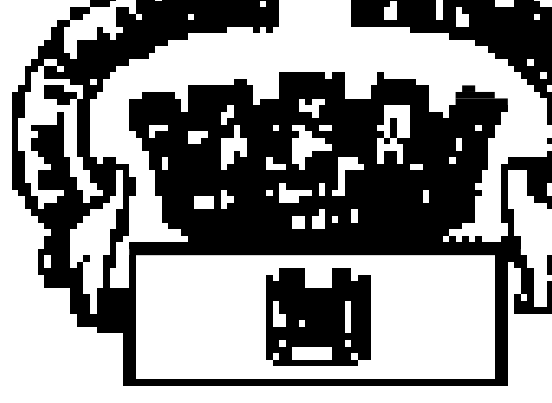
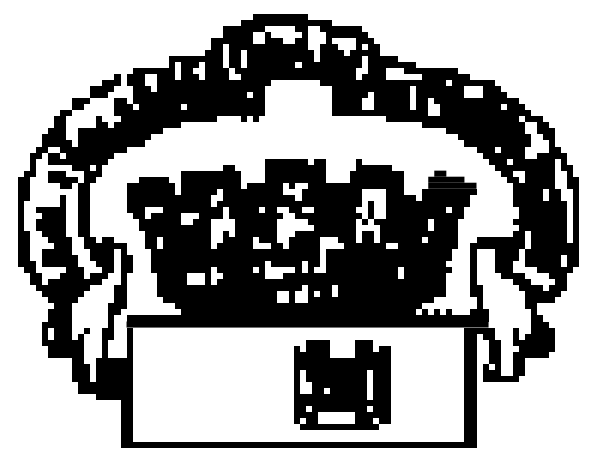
part: (318, 316) -> (342, 384), moved

